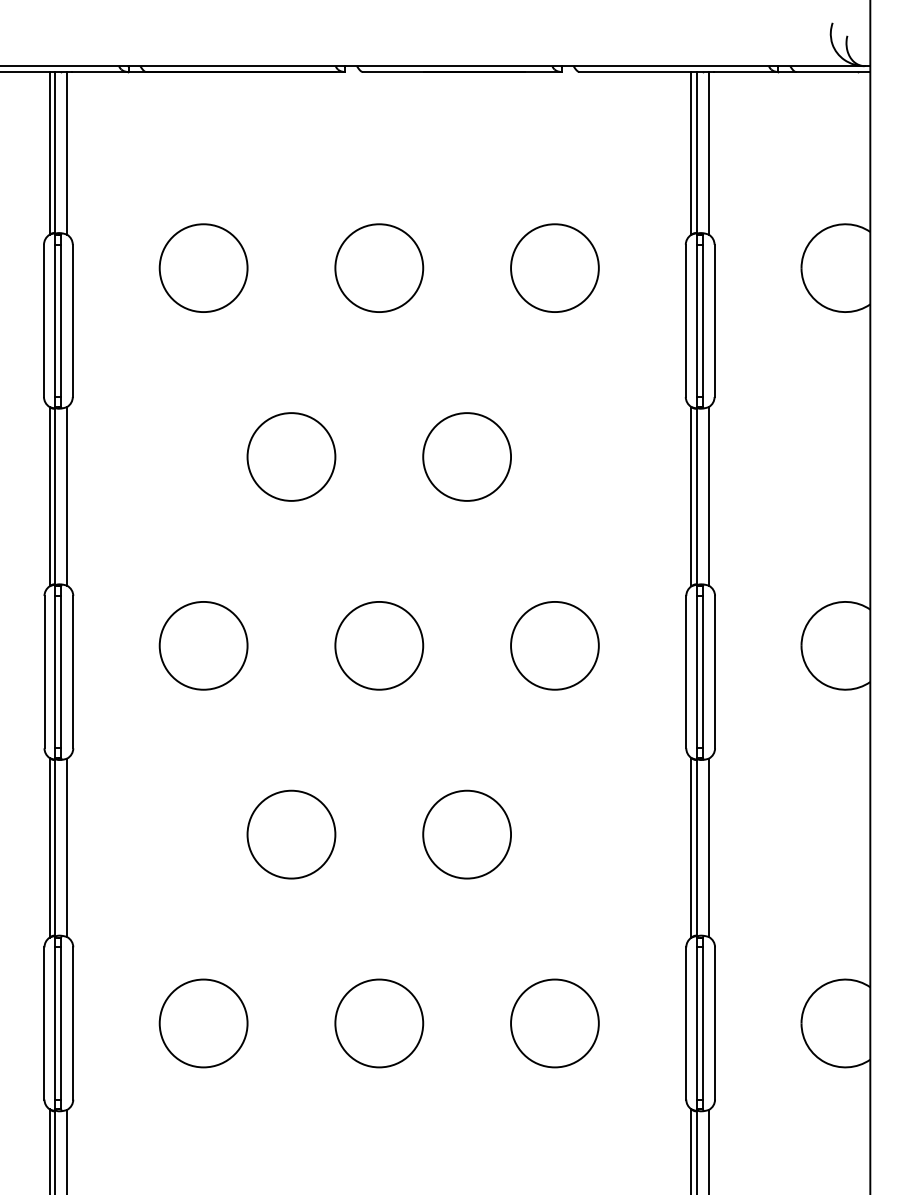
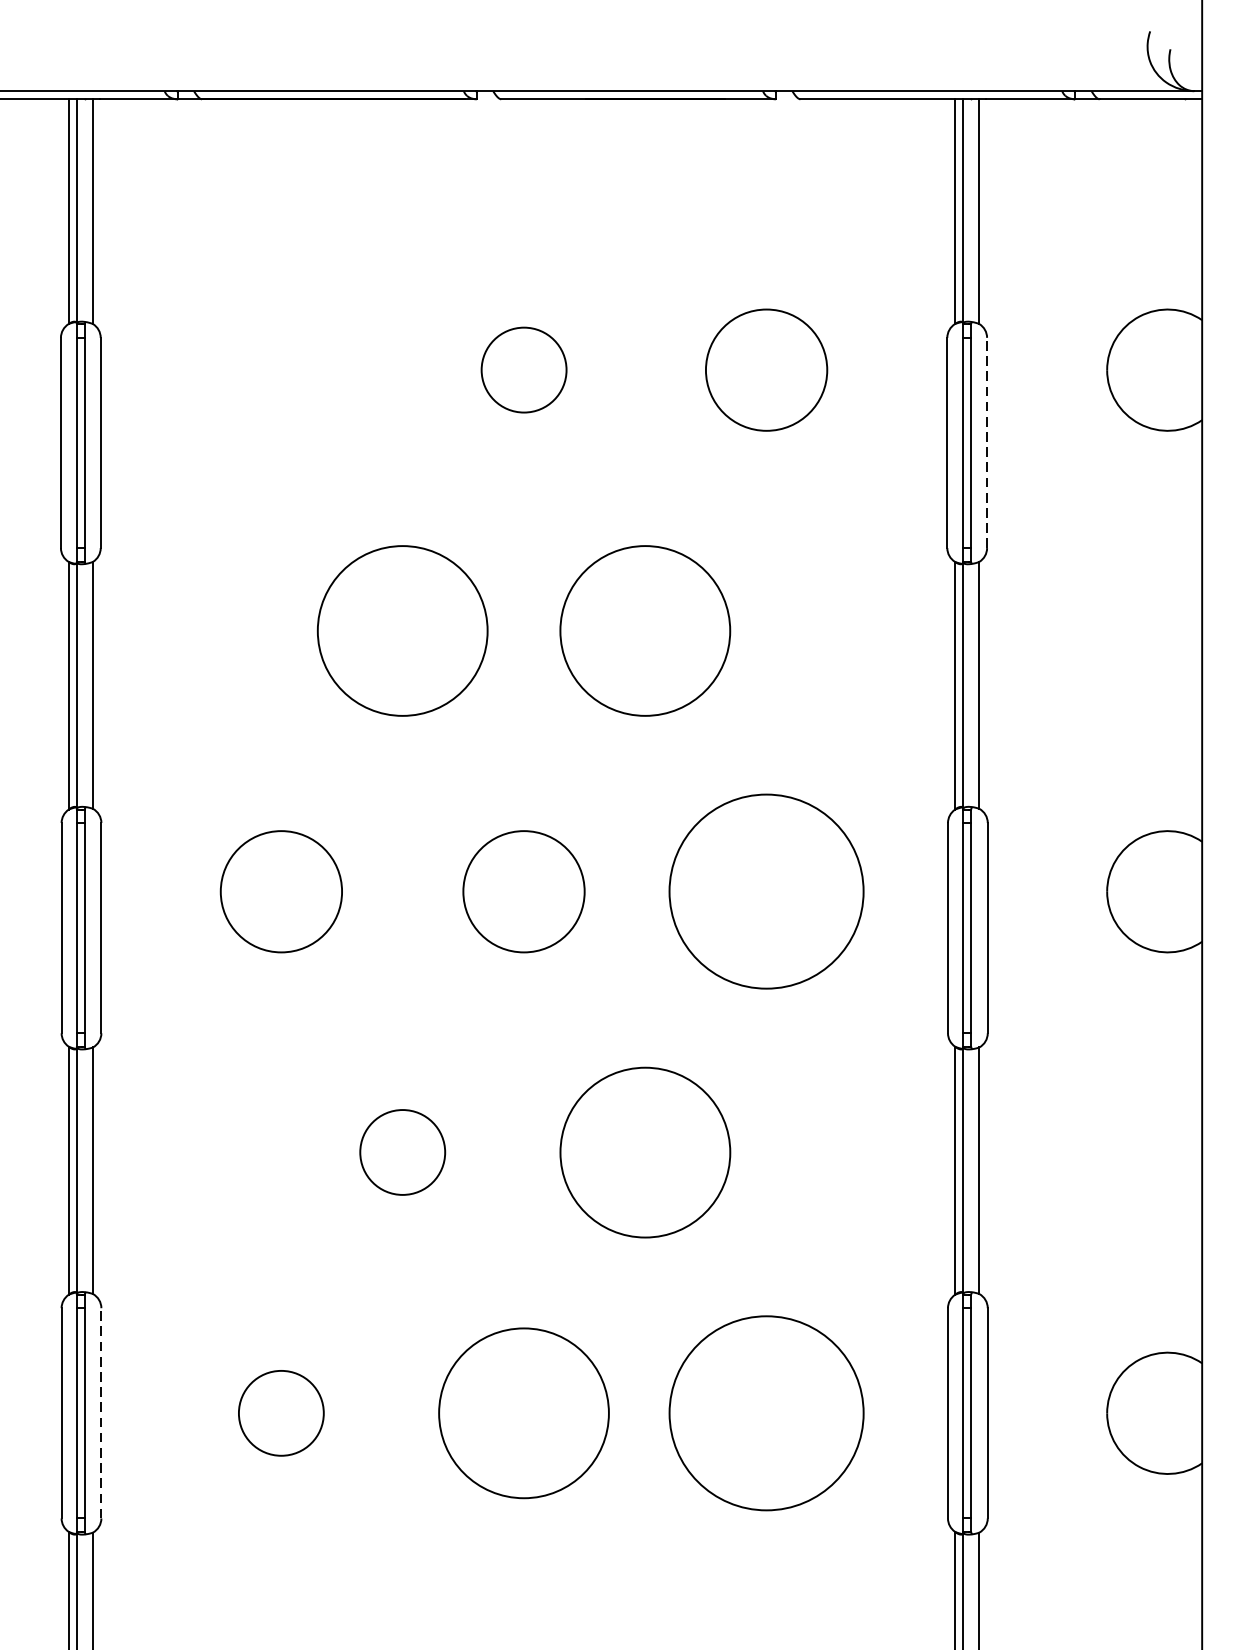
circle: (203, 267) -> (281, 369), removed
circle: (379, 267) -> (524, 369), size x0.7
line: (714, 320) -> (986, 442), solid -> dashed
circle: (291, 456) -> (402, 630), size x1.4
circle: (467, 456) -> (645, 630), size x1.4
circle: (554, 645) -> (765, 891), size x1.6
circle: (291, 834) -> (402, 1152), size x0.7
circle: (466, 834) -> (644, 1152), size x1.4
line: (73, 1022) -> (101, 1411), solid -> dashed
circle: (203, 1023) -> (281, 1413), size x0.7
circle: (379, 1023) -> (524, 1413), size x1.4
circle: (554, 1023) -> (765, 1413), size x1.6

